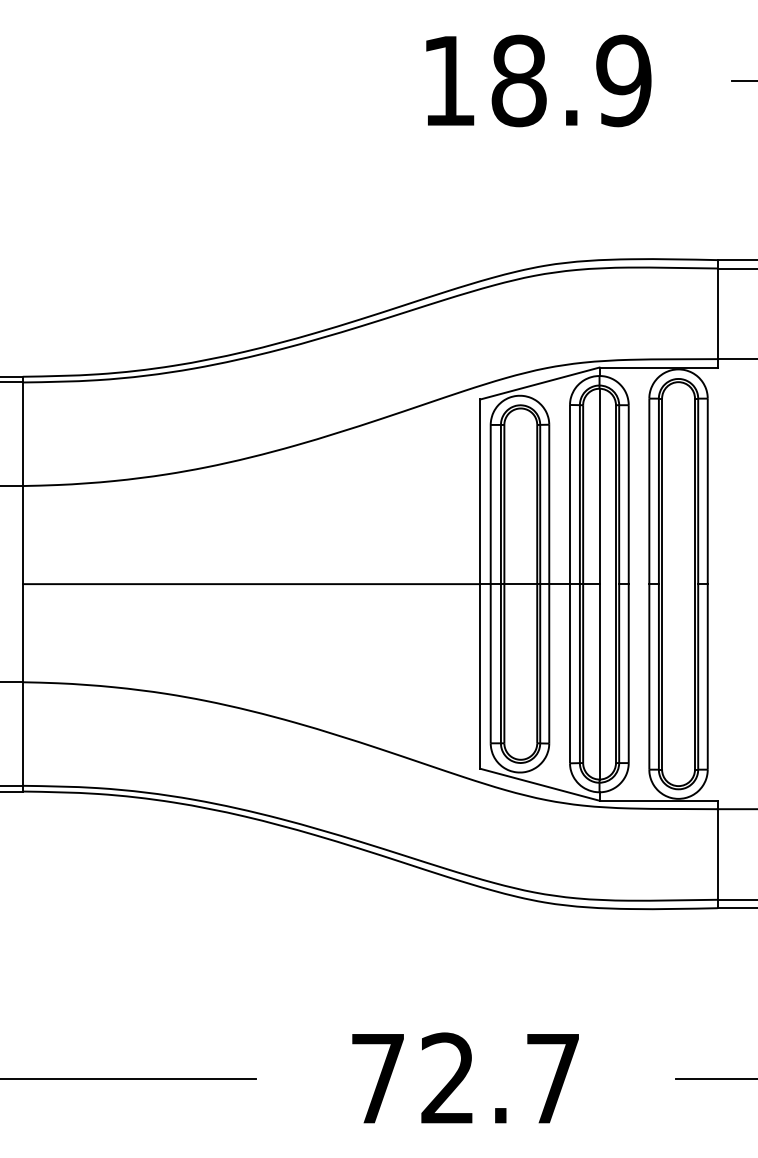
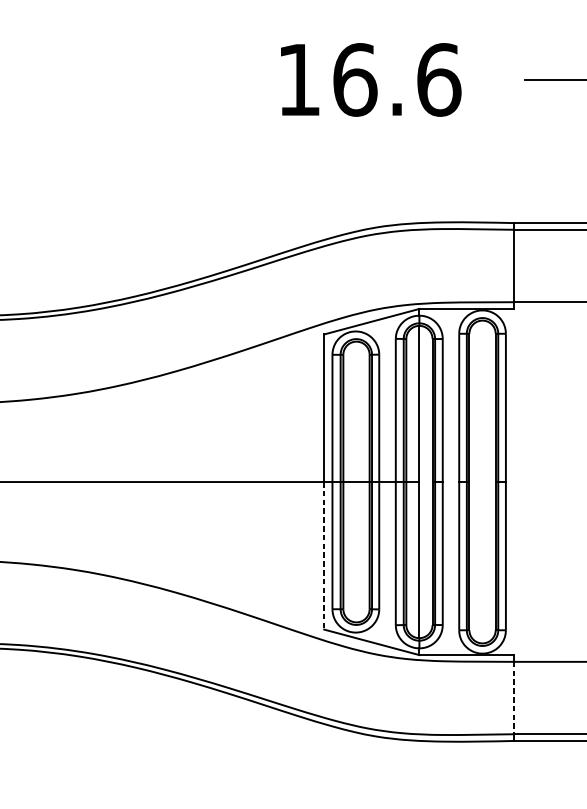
text: (571, 80) -> (397, 79), 18.9 -> 16.6
line: (480, 676) -> (324, 555), solid -> dashed
line: (717, 854) -> (513, 698), solid -> dashed

